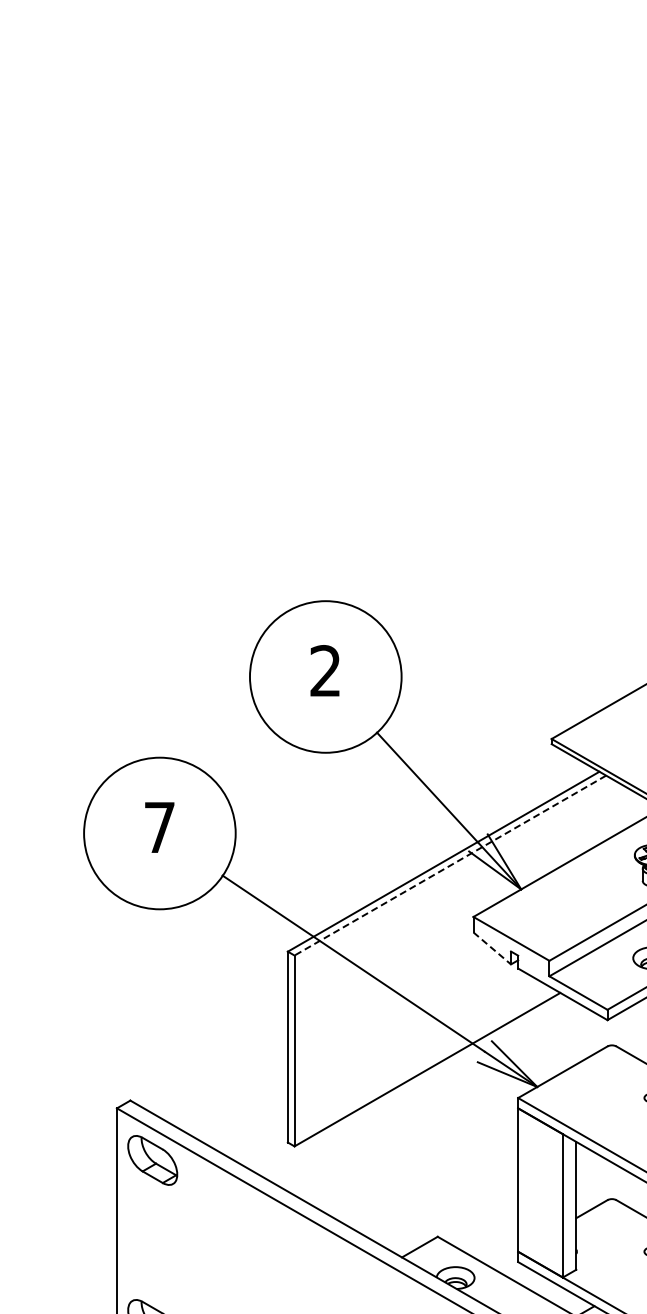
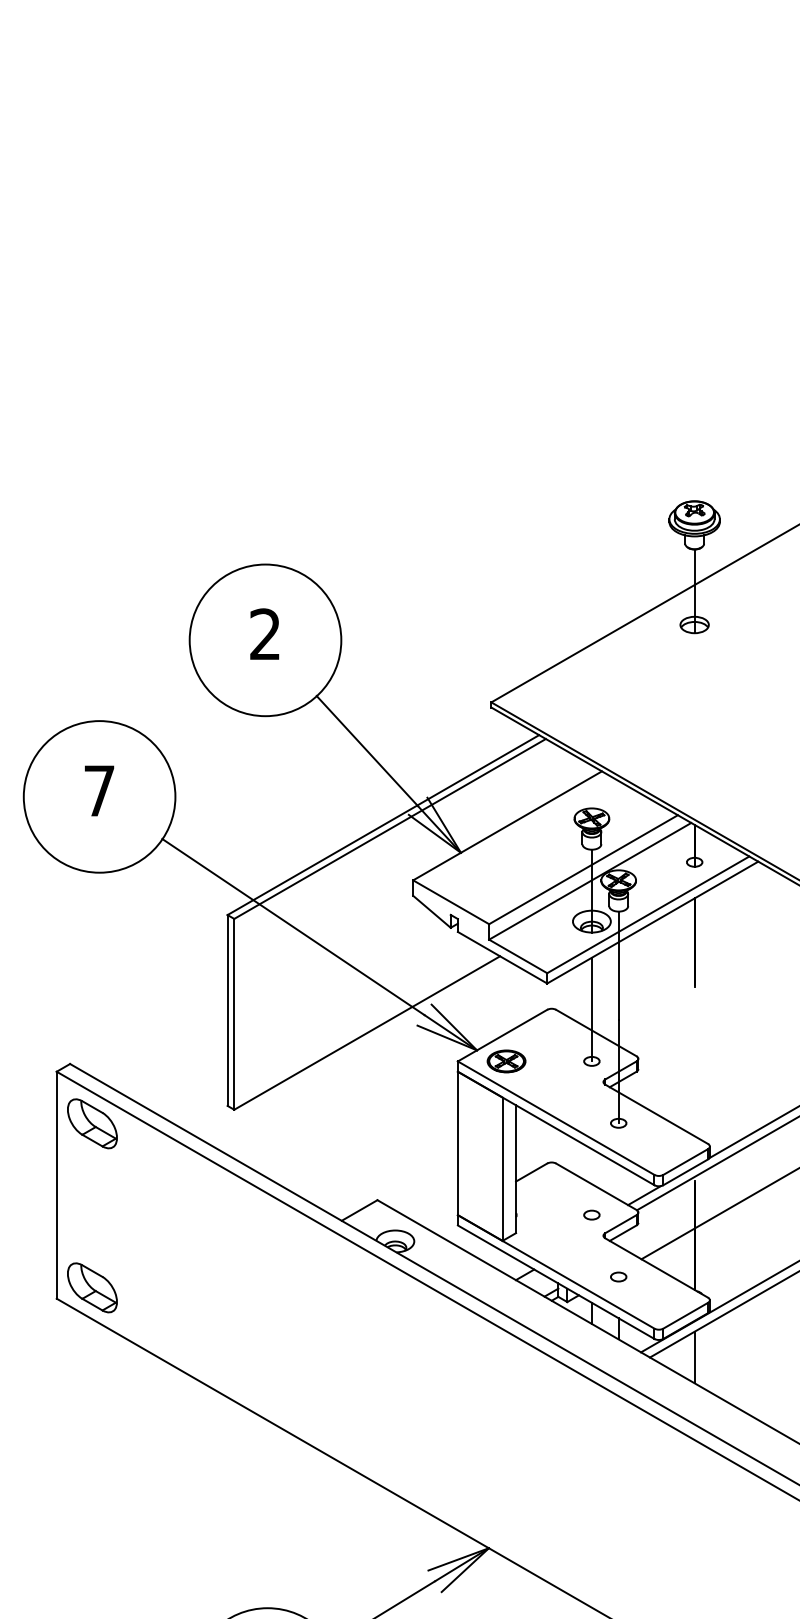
line: (450, 865) -> (390, 828), dashed -> solid
line: (491, 948) -> (431, 911), dashed -> solid
part: (566, 1098) -> (506, 1061), added

